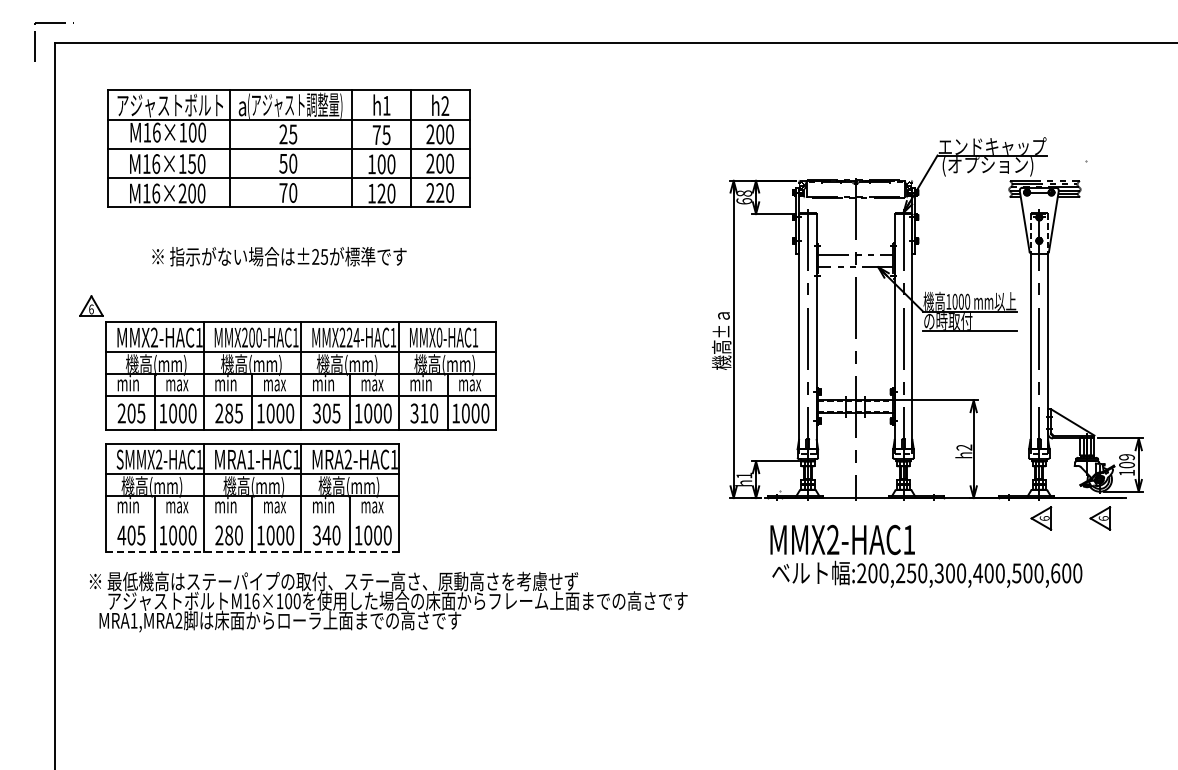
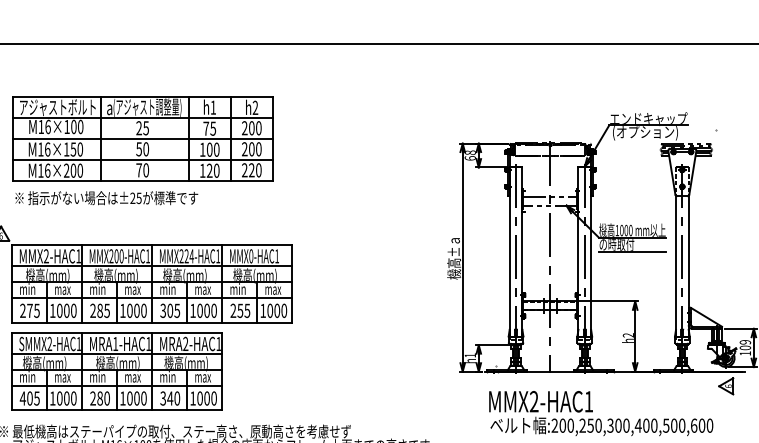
part: (288, 148) -> (142, 138), moved
text: (279, 256) -> (106, 198), moved
text: (131, 413) -> (29, 310), 205 -> 275
text: (424, 413) -> (240, 310), 310 -> 255
line: (251, 517) -> (116, 385), added
part: (1041, 518) -> (683, 386), removed
line: (251, 551) -> (116, 410), dashed -> solid

